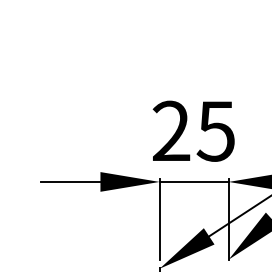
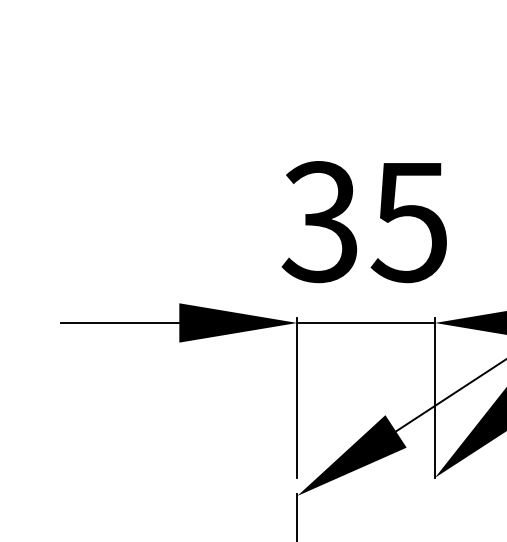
text: (171, 131) -> (320, 222), 25 -> 35

